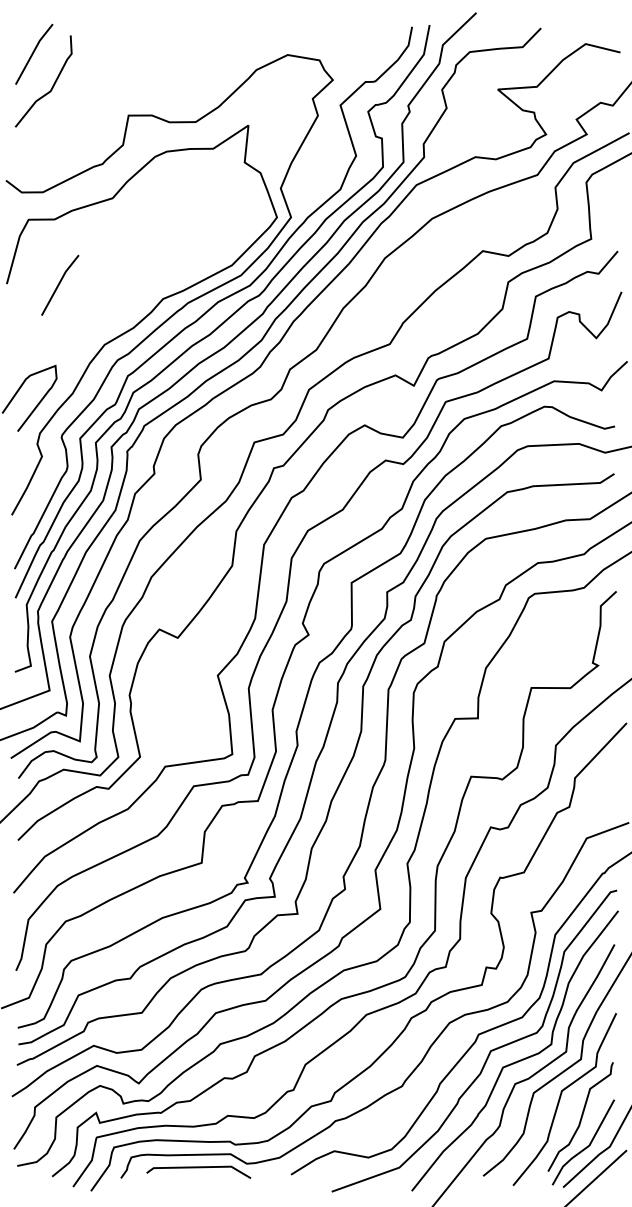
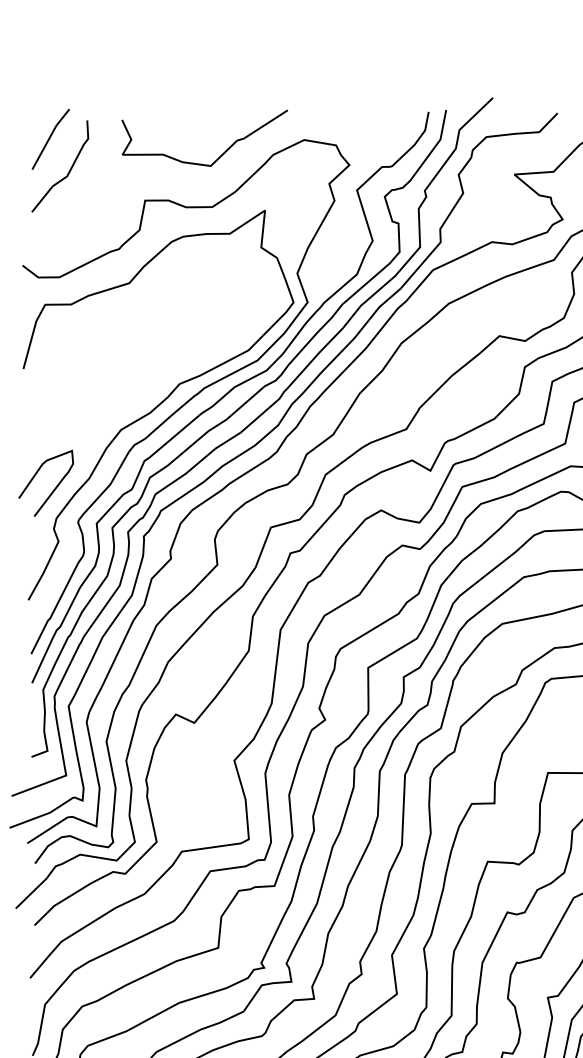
curve: (205, 68) -> (222, 153), added
line: (60, 283) -> (77, 368), removed

